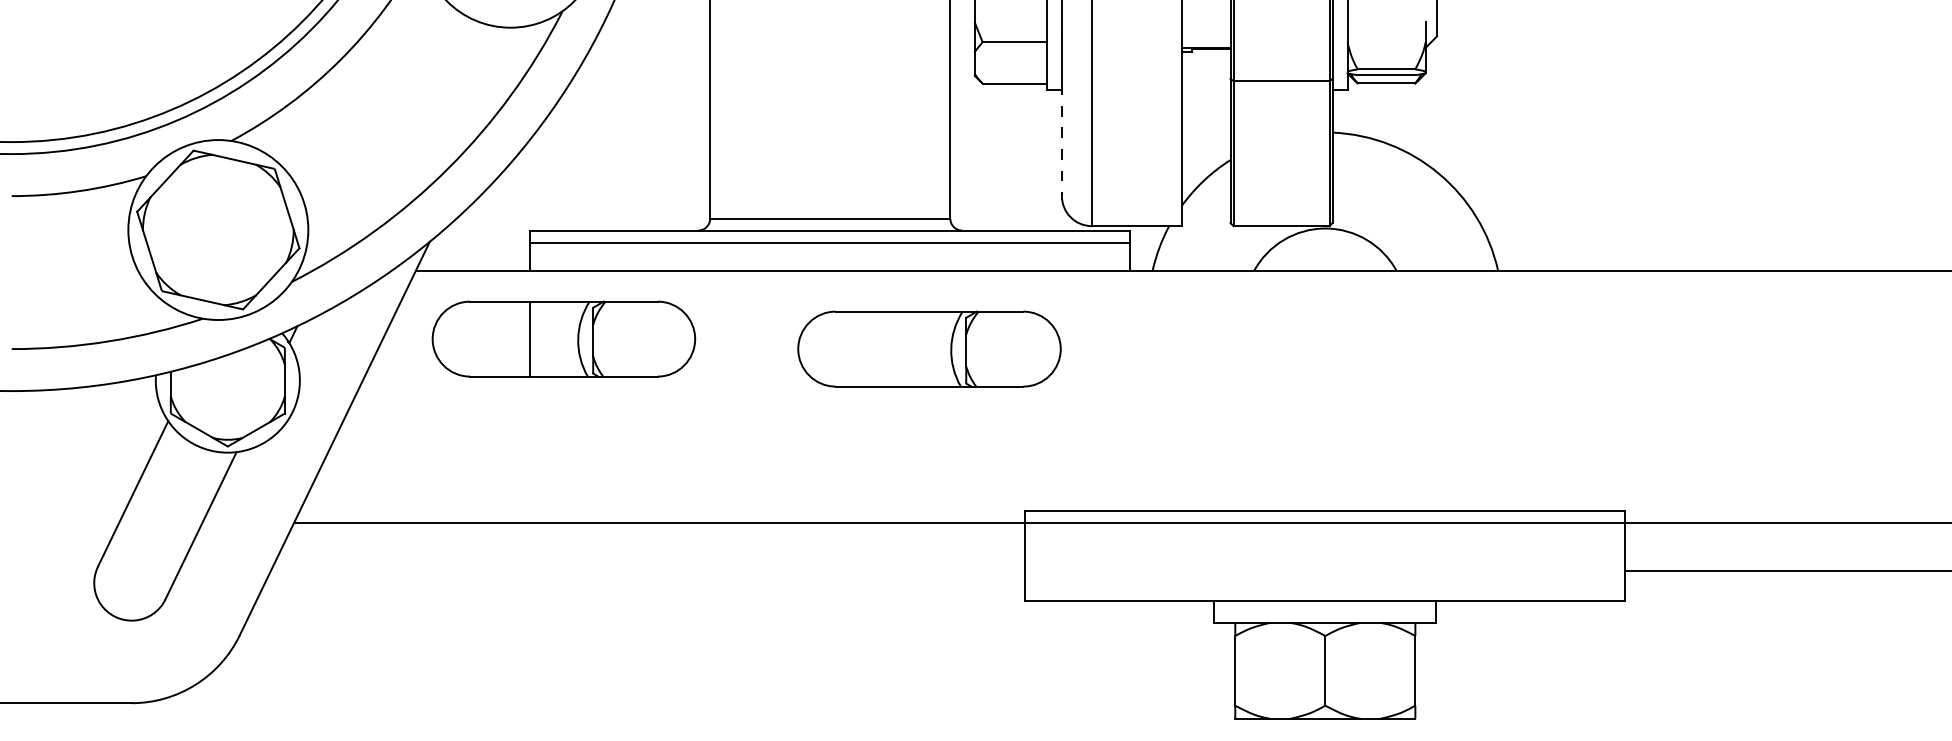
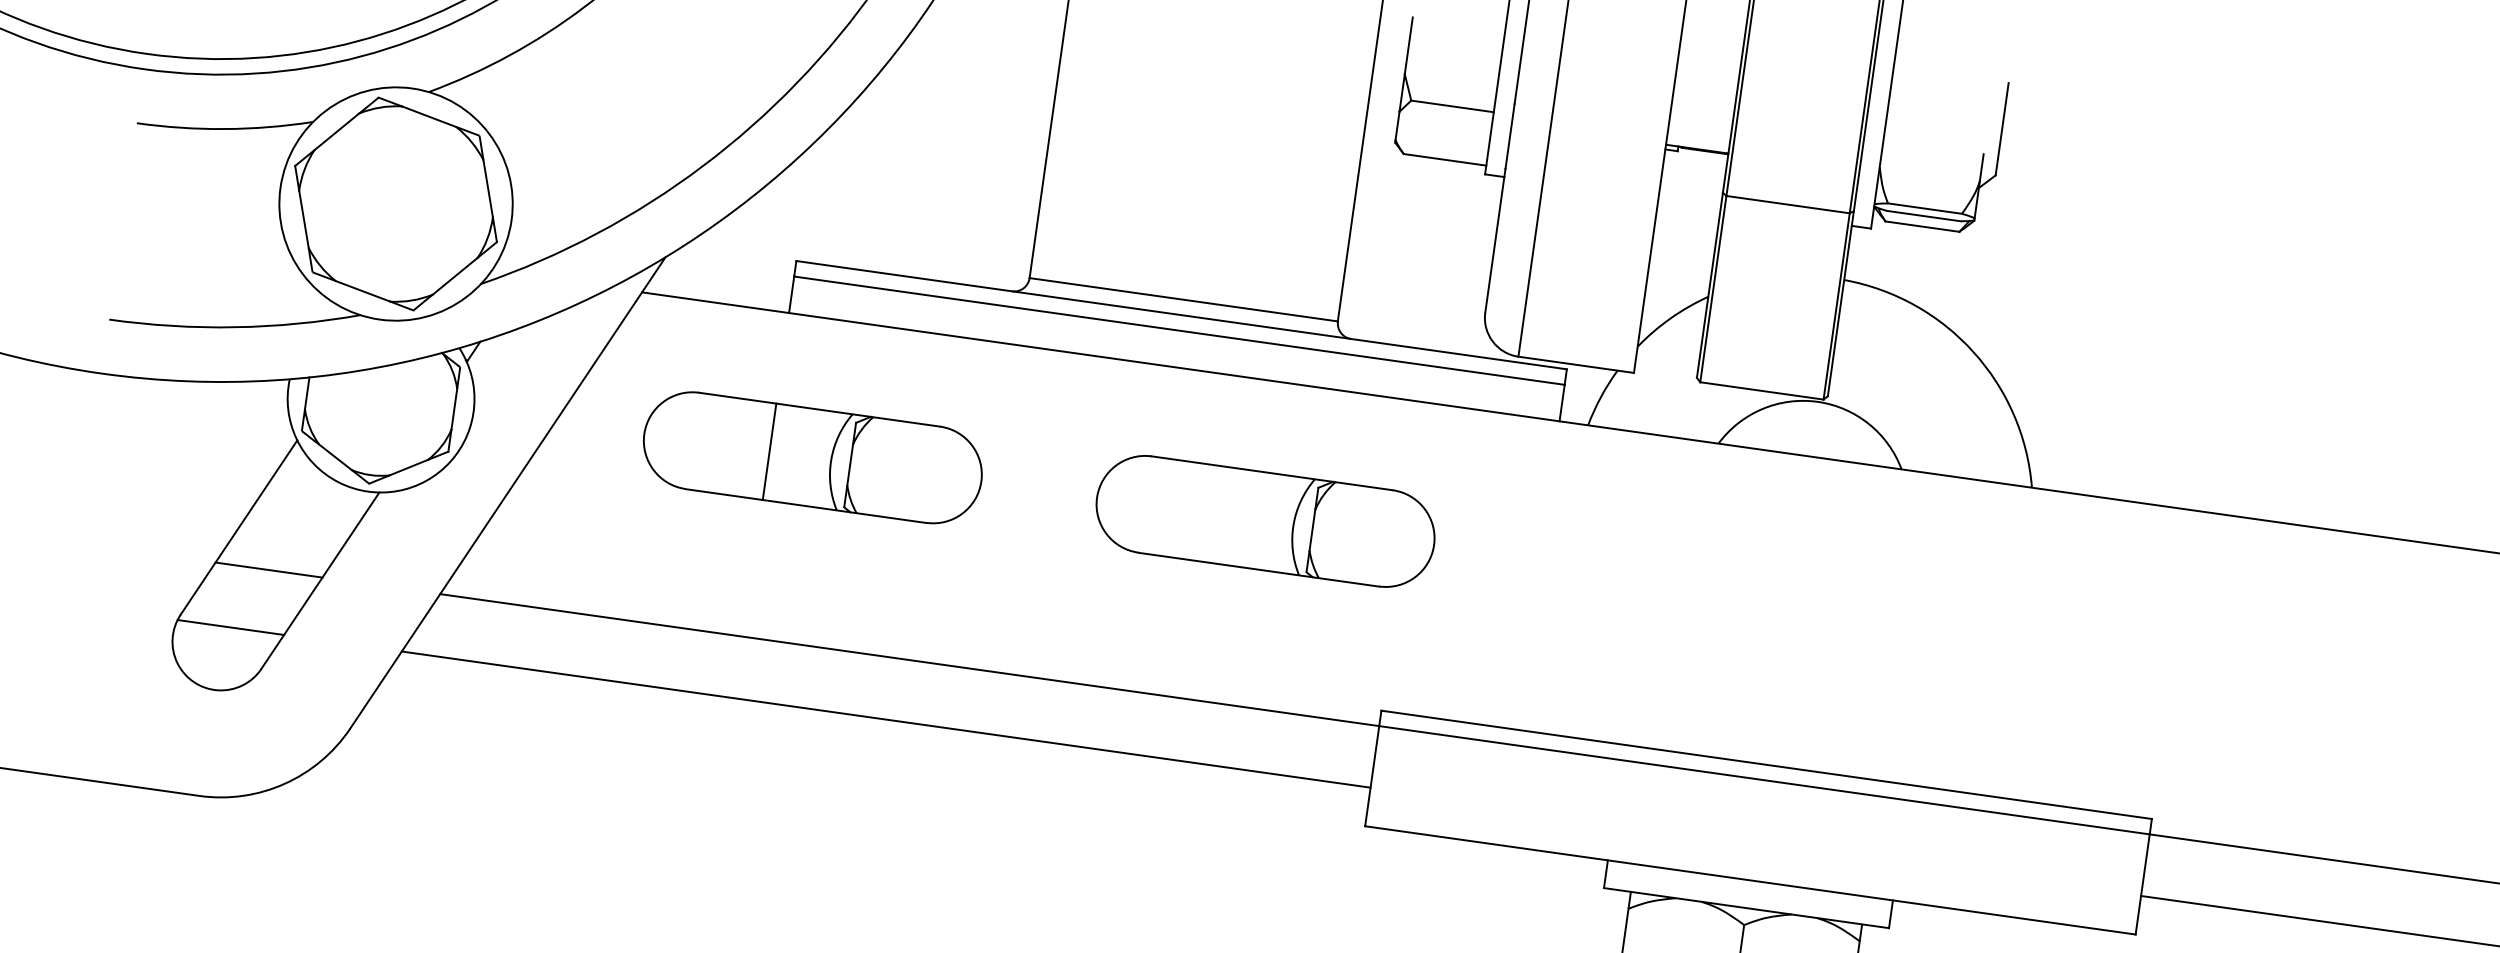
line: (1061, 140) -> (1494, 241), dashed -> solid
part: (563, 338) -> (812, 456), moved
part: (929, 348) -> (1265, 520), moved
line: (160, 523) -> (268, 570), added
line: (137, 571) -> (230, 627), added
line: (647, 571) -> (885, 719), added

